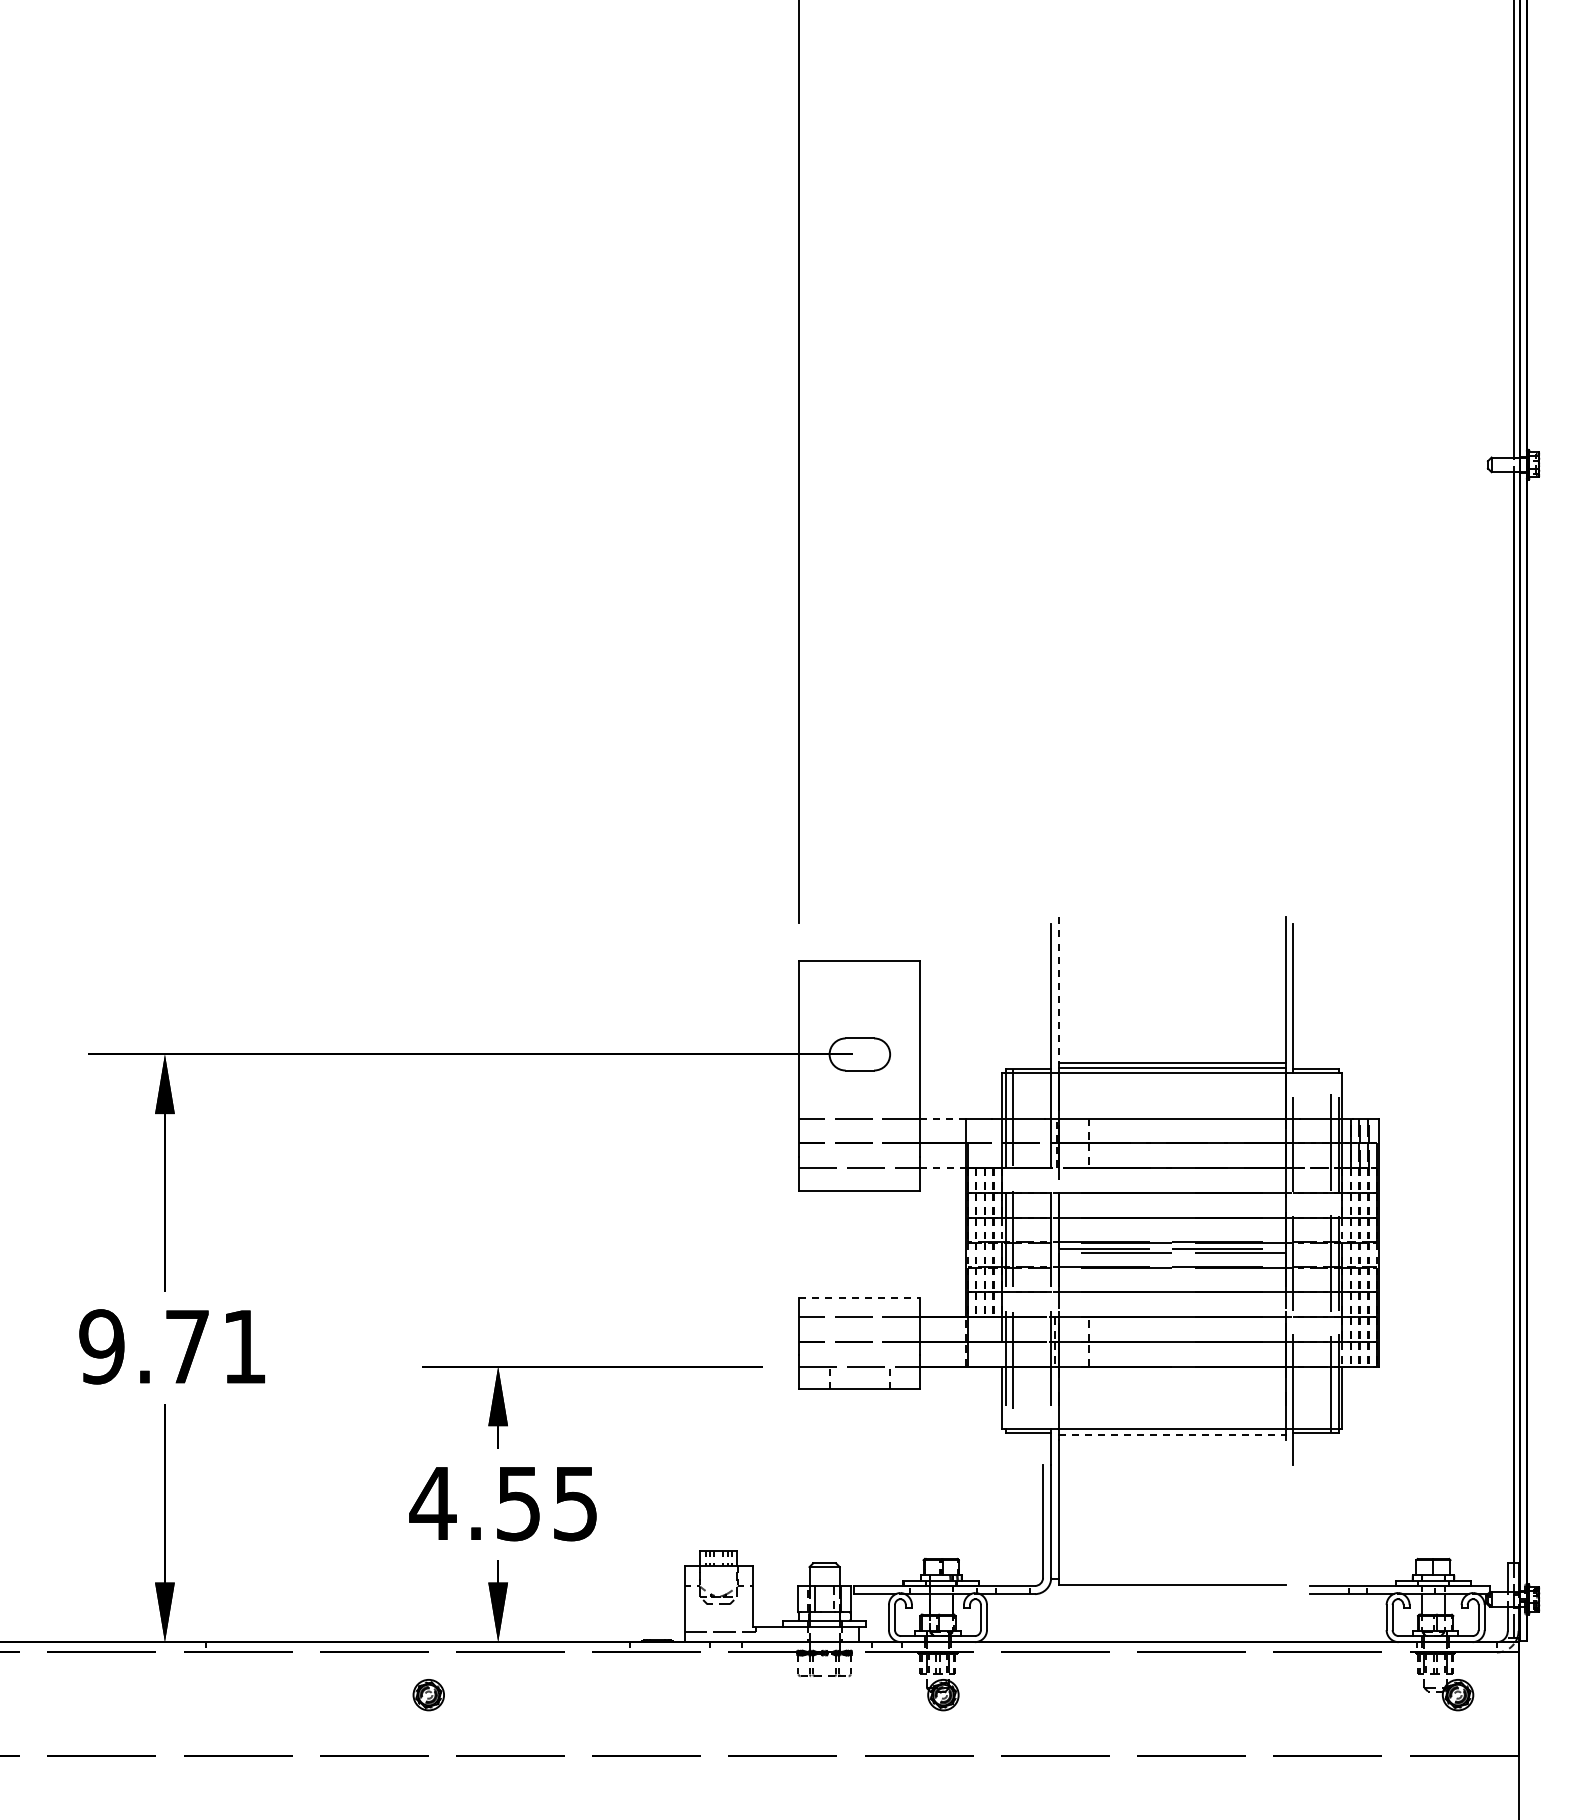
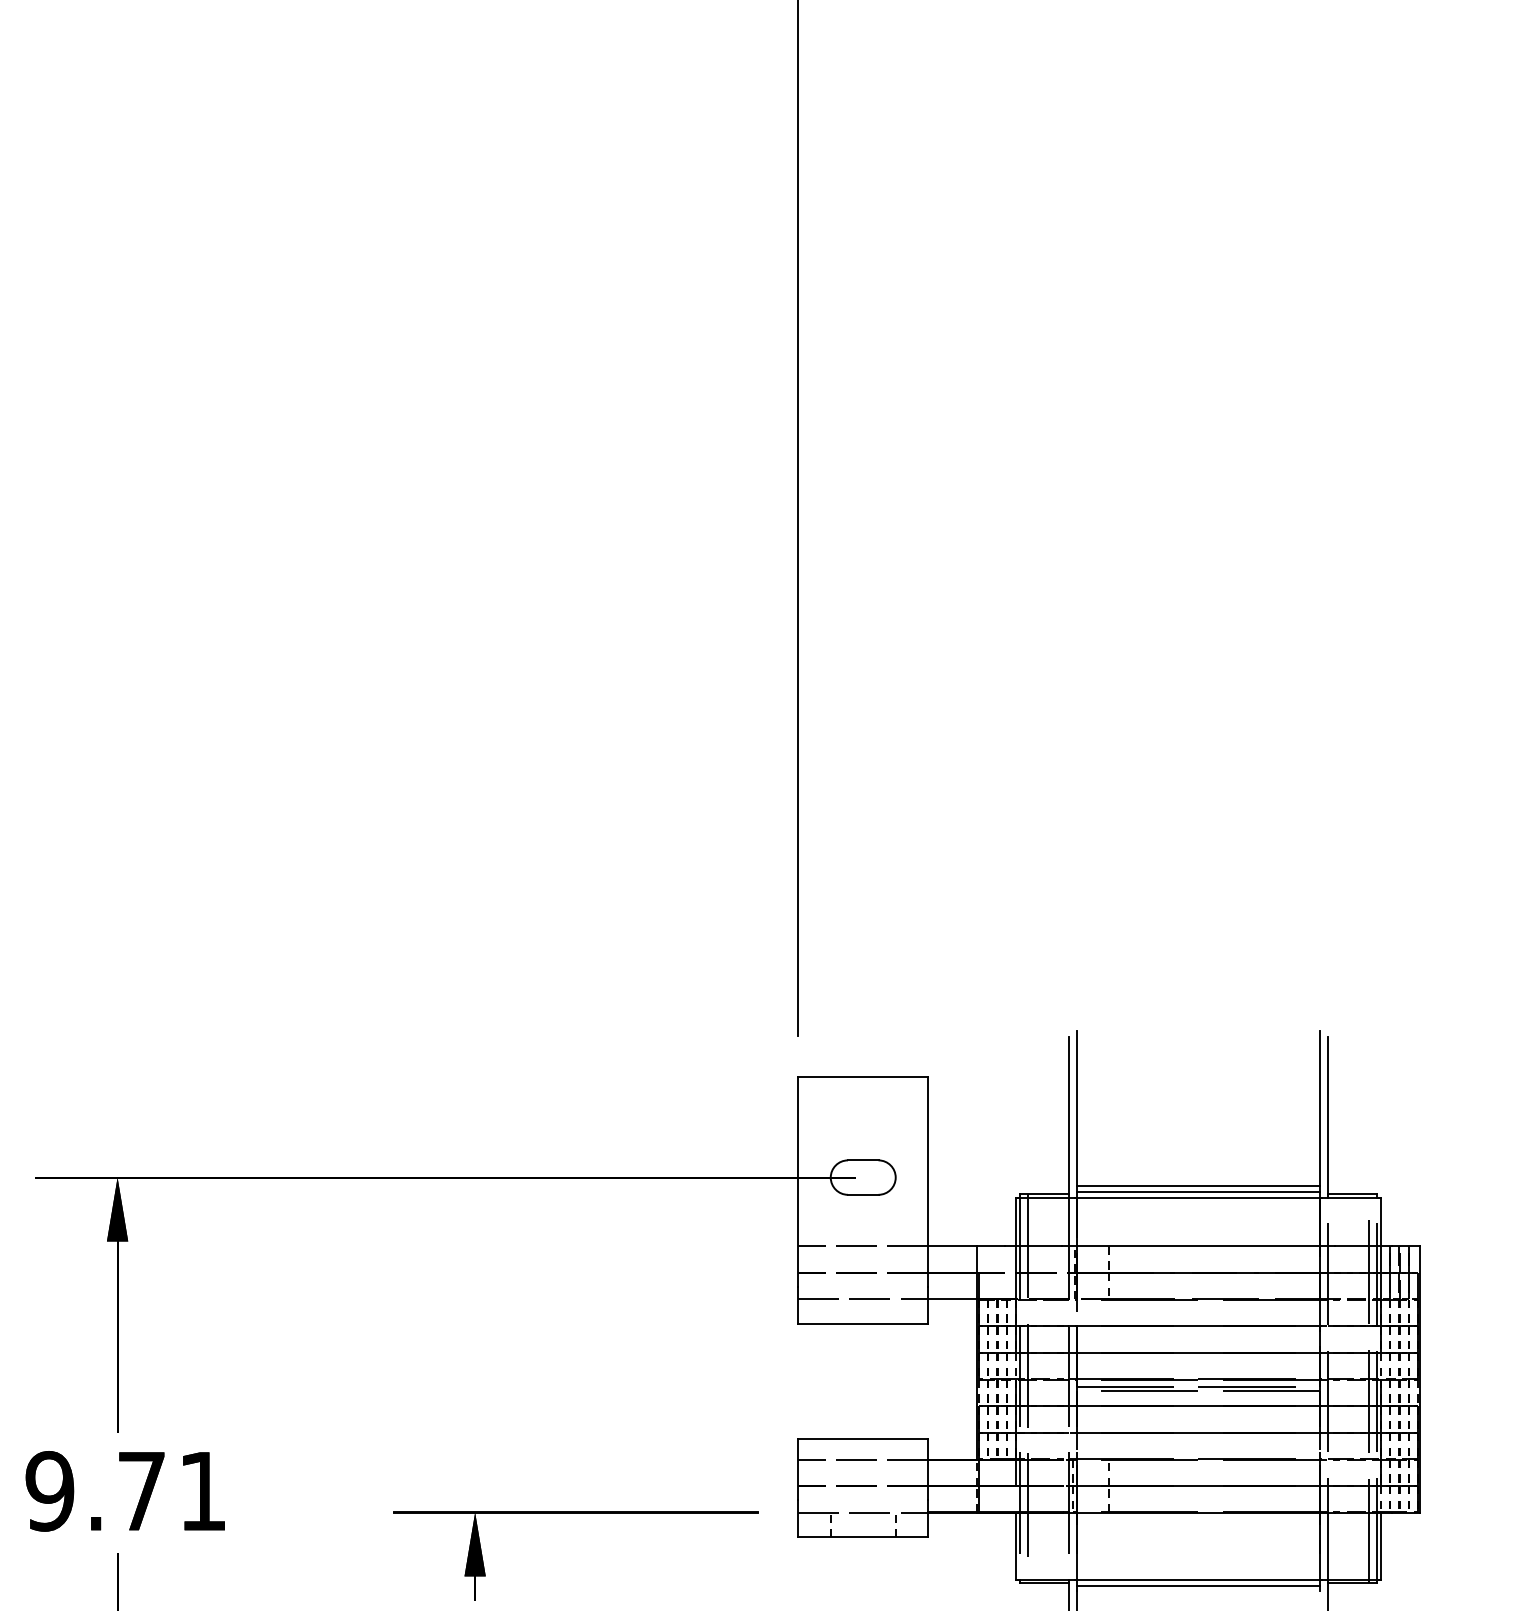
line: (1058, 990) -> (1076, 1108), dashed -> solid
line: (943, 1118) -> (952, 1246), dashed -> solid
line: (943, 1168) -> (952, 1299), dashed -> solid
line: (859, 1298) -> (862, 1439), dashed -> solid
line: (1172, 1434) -> (1198, 1585), dashed -> solid

